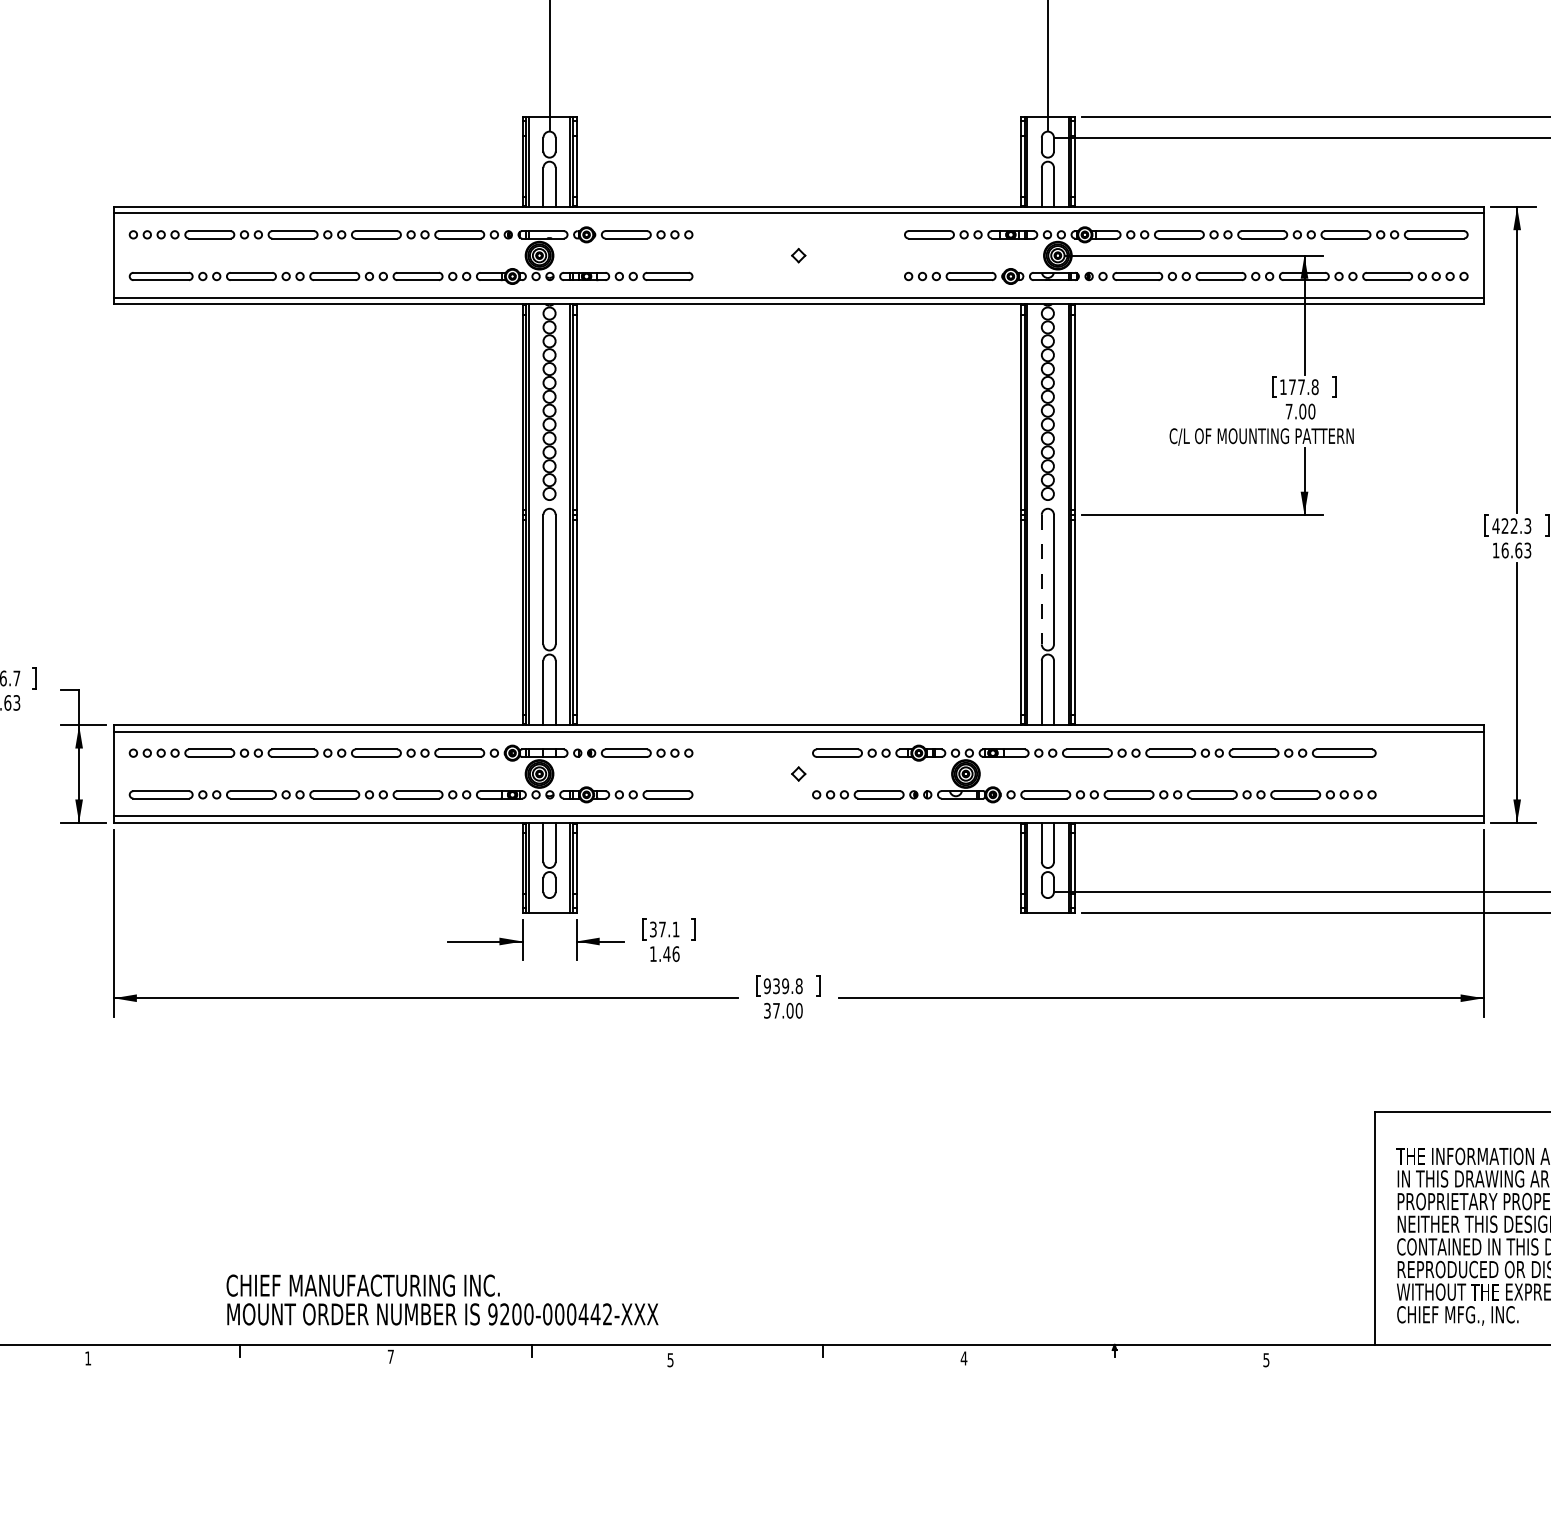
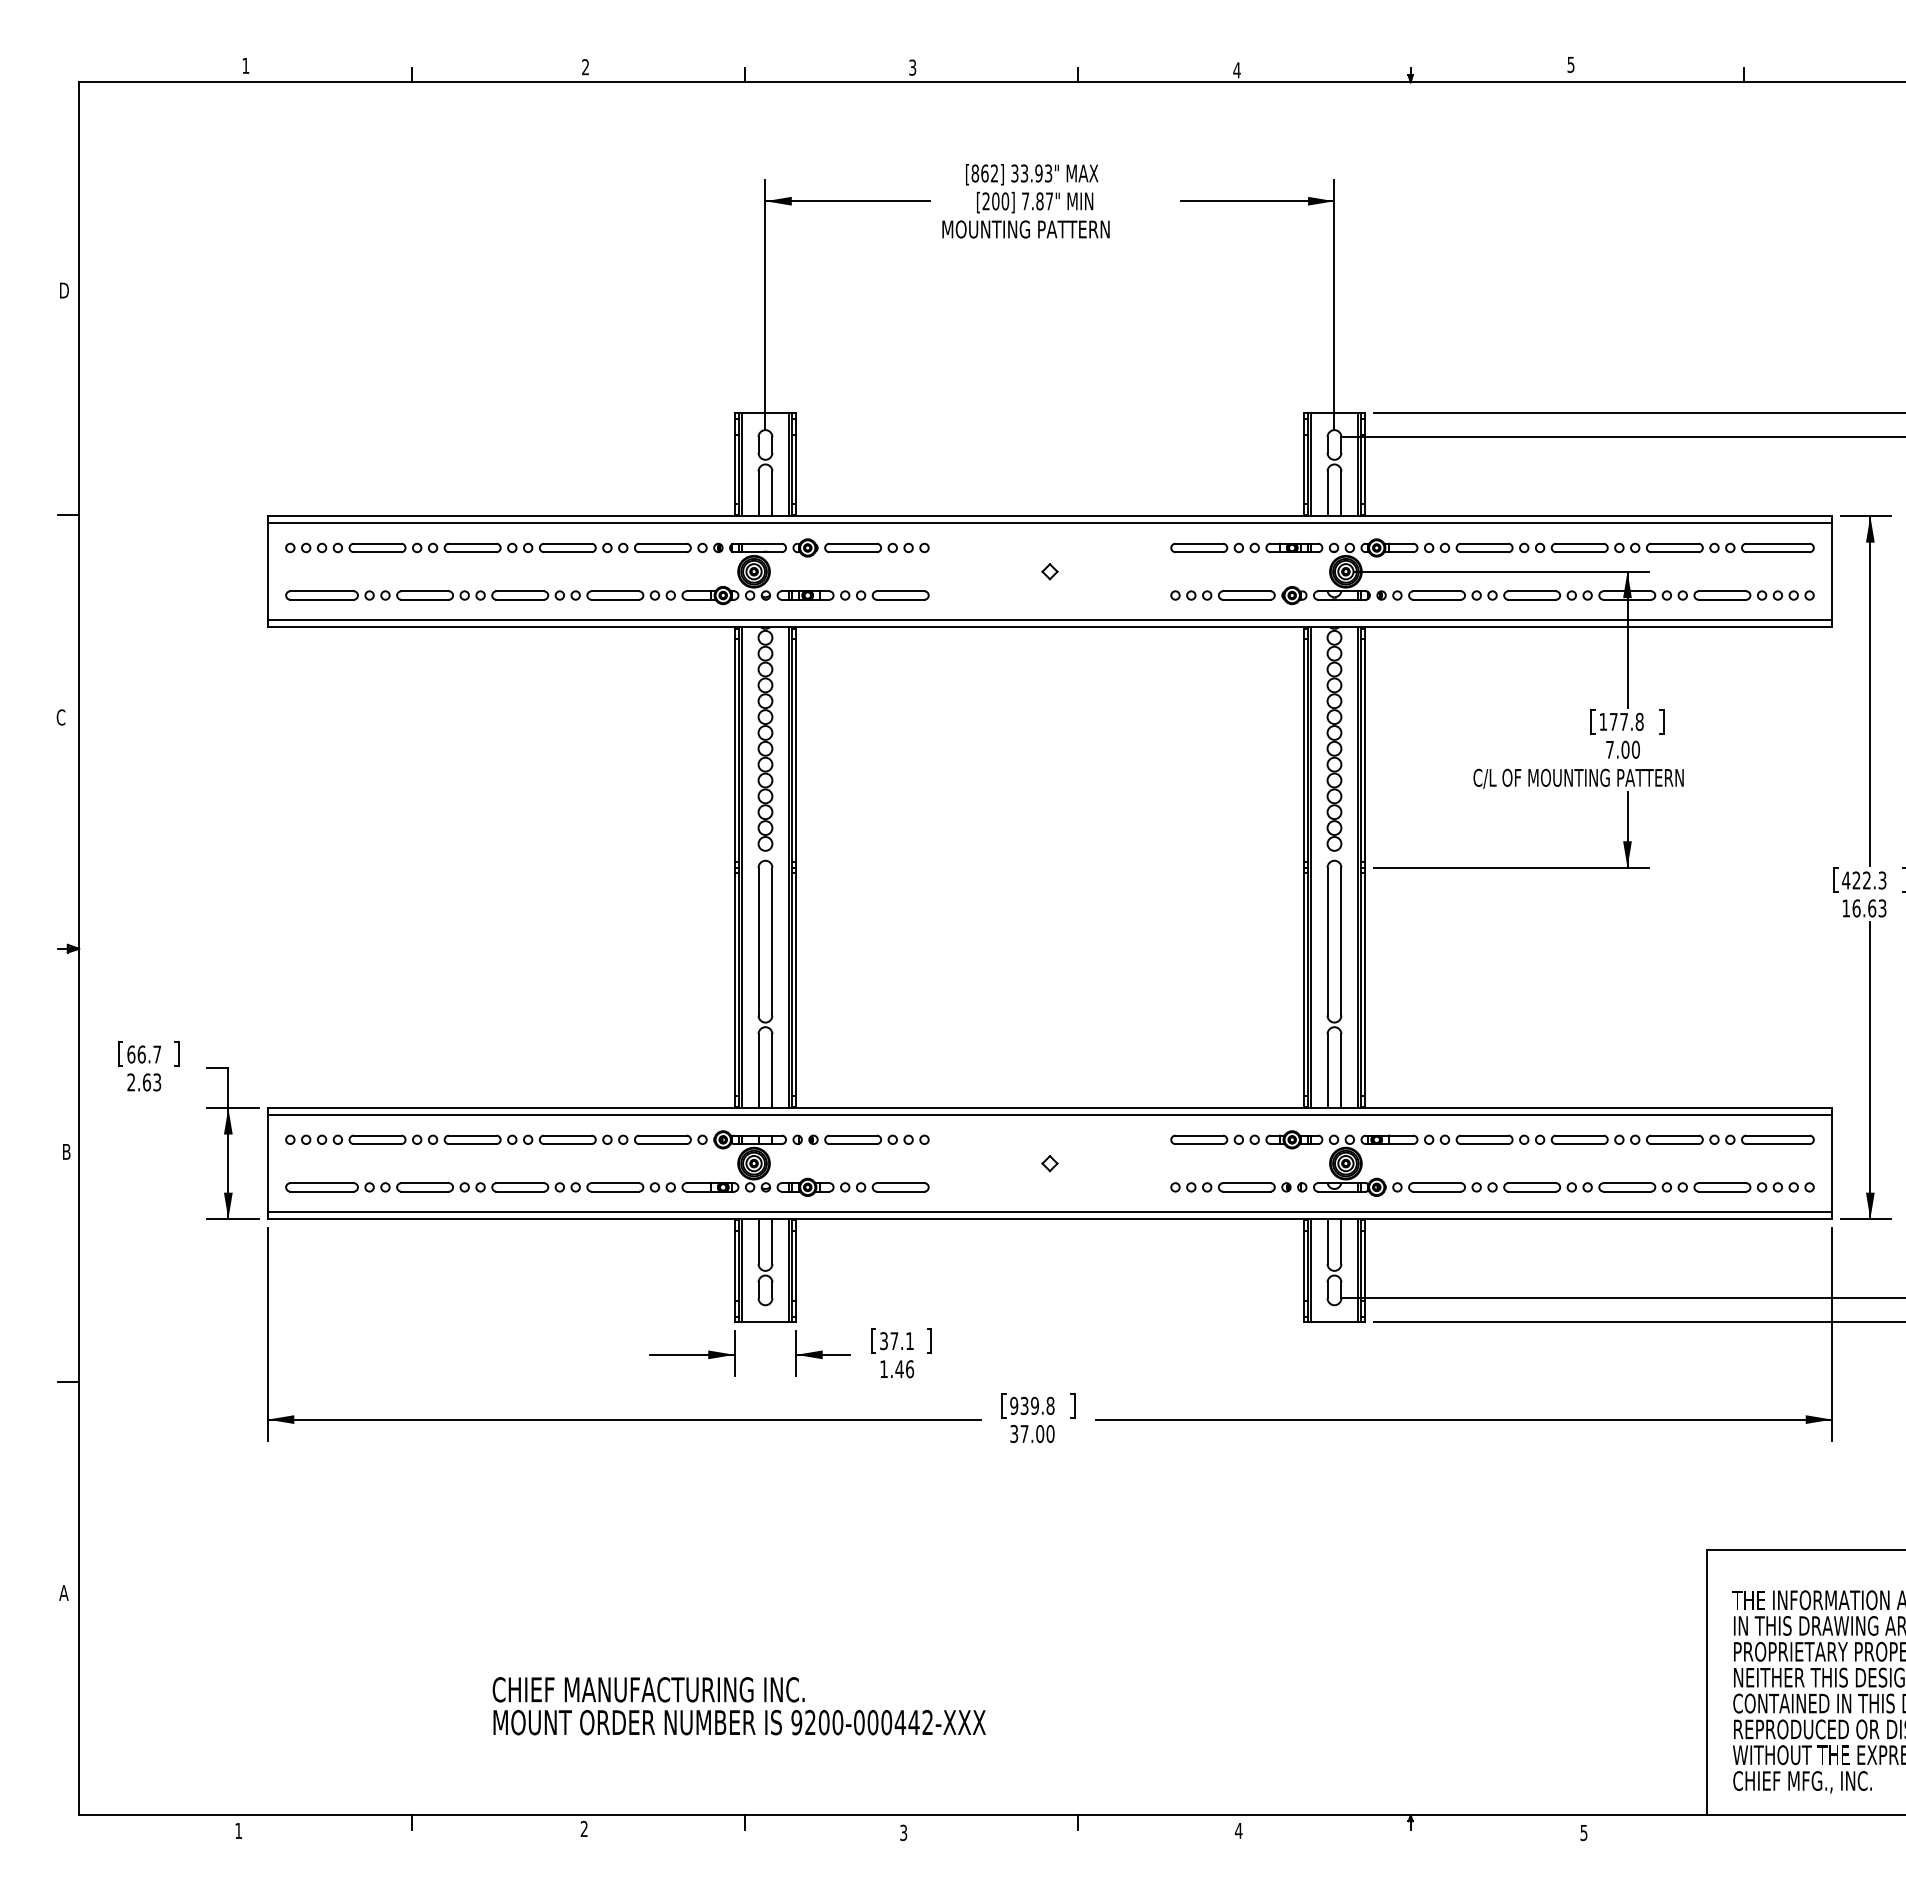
line: (1041, 579) -> (1327, 941), dashed -> solid
part: (1094, 757) -> (1492, 1144), moved
text: (441, 1300) -> (738, 1706), moved
text: (390, 1356) -> (583, 1828), 7 -> 2
text: (670, 1359) -> (903, 1832), 5 -> 3

